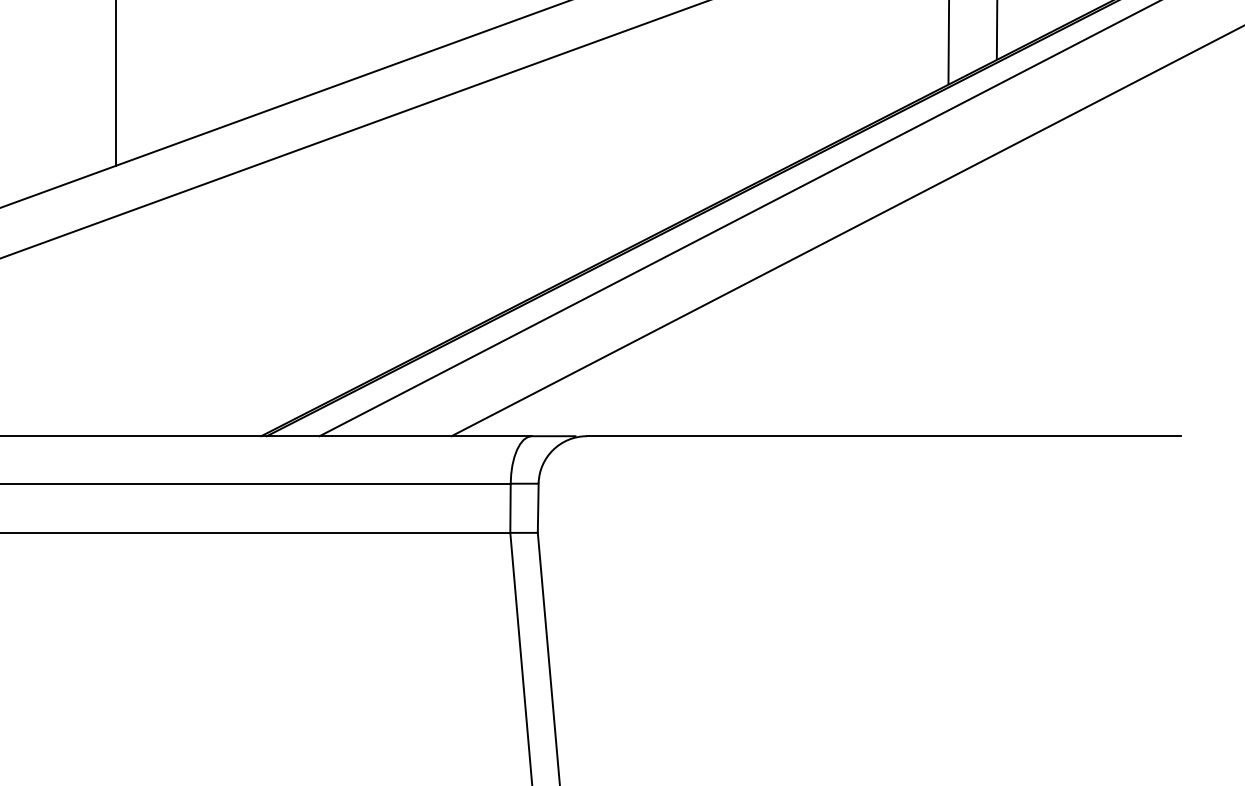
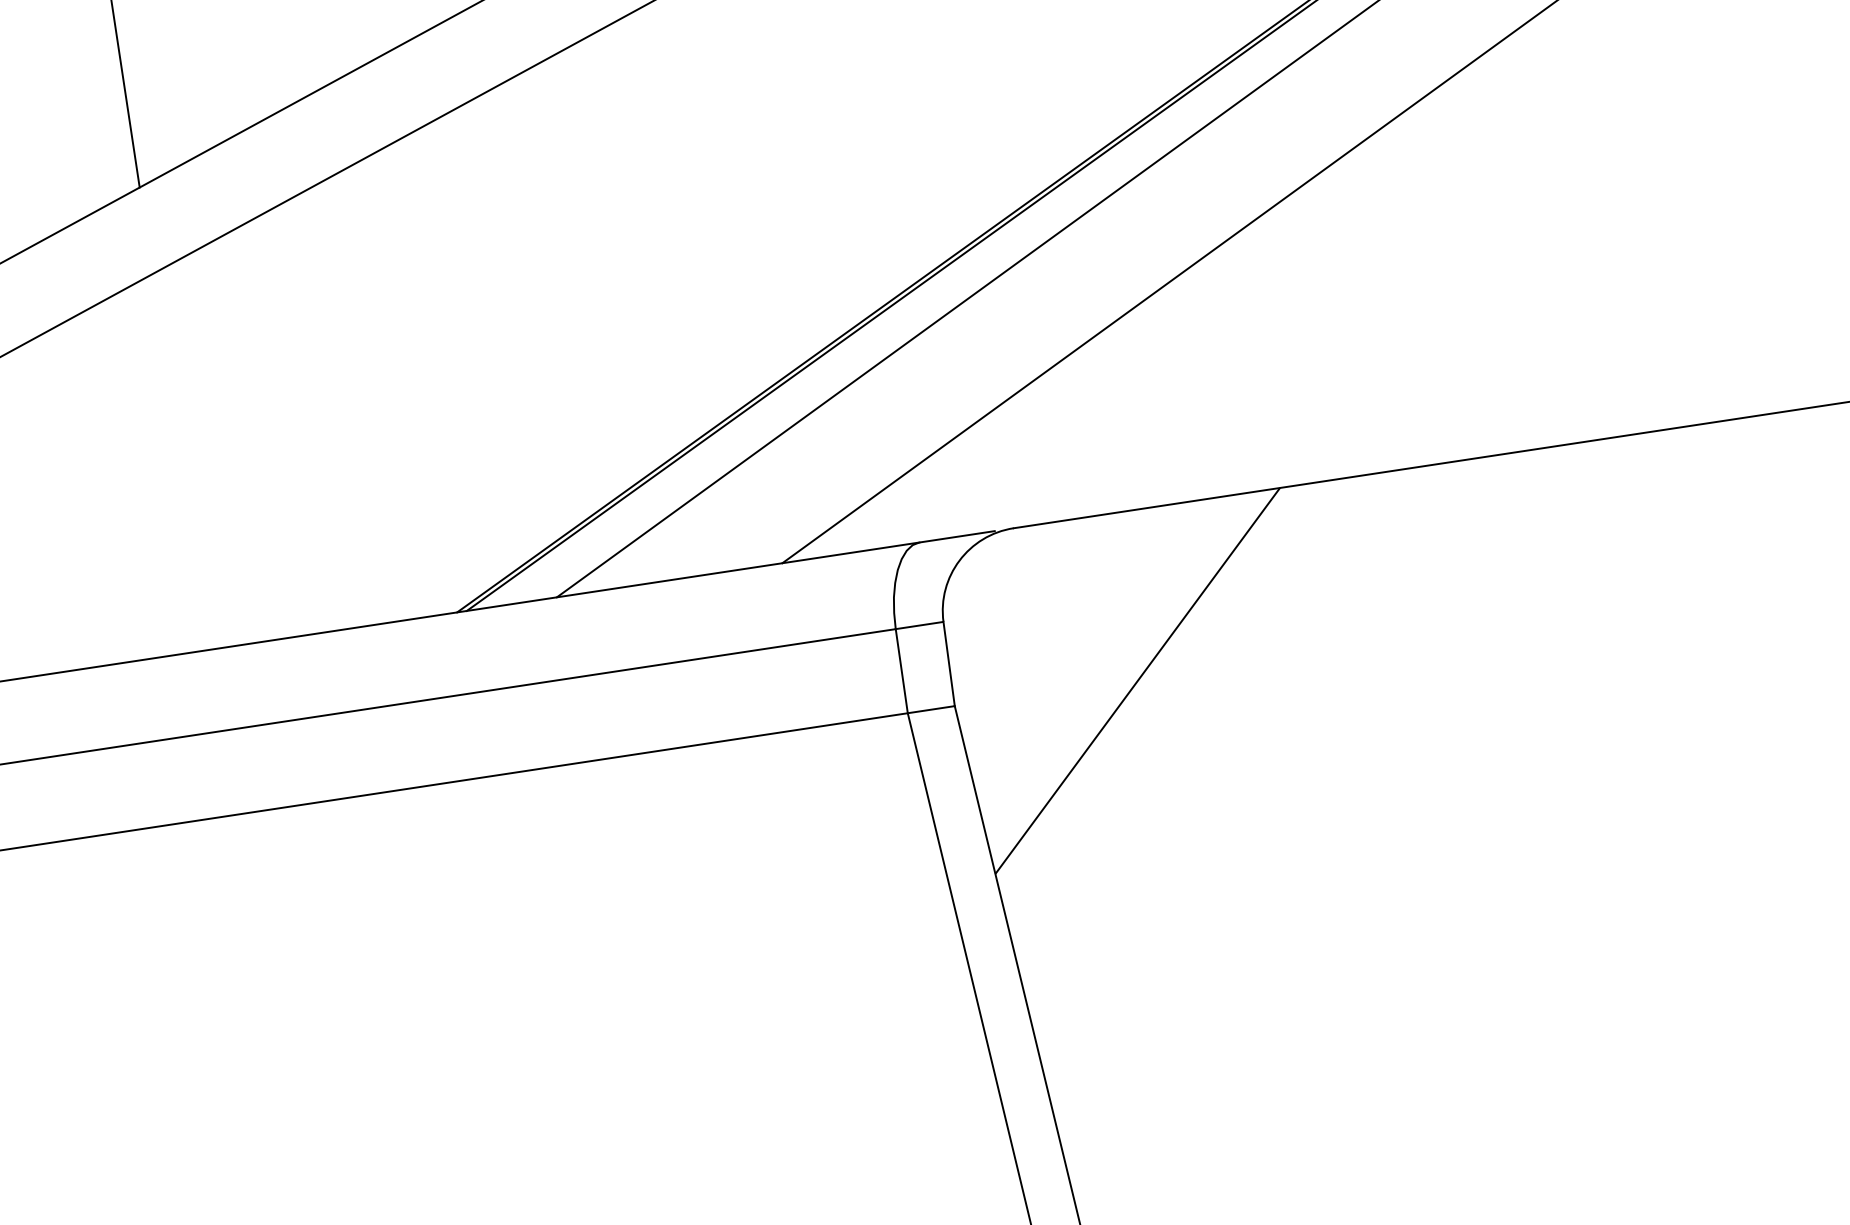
hatch: (644, 534) -> (1137, 681), added

